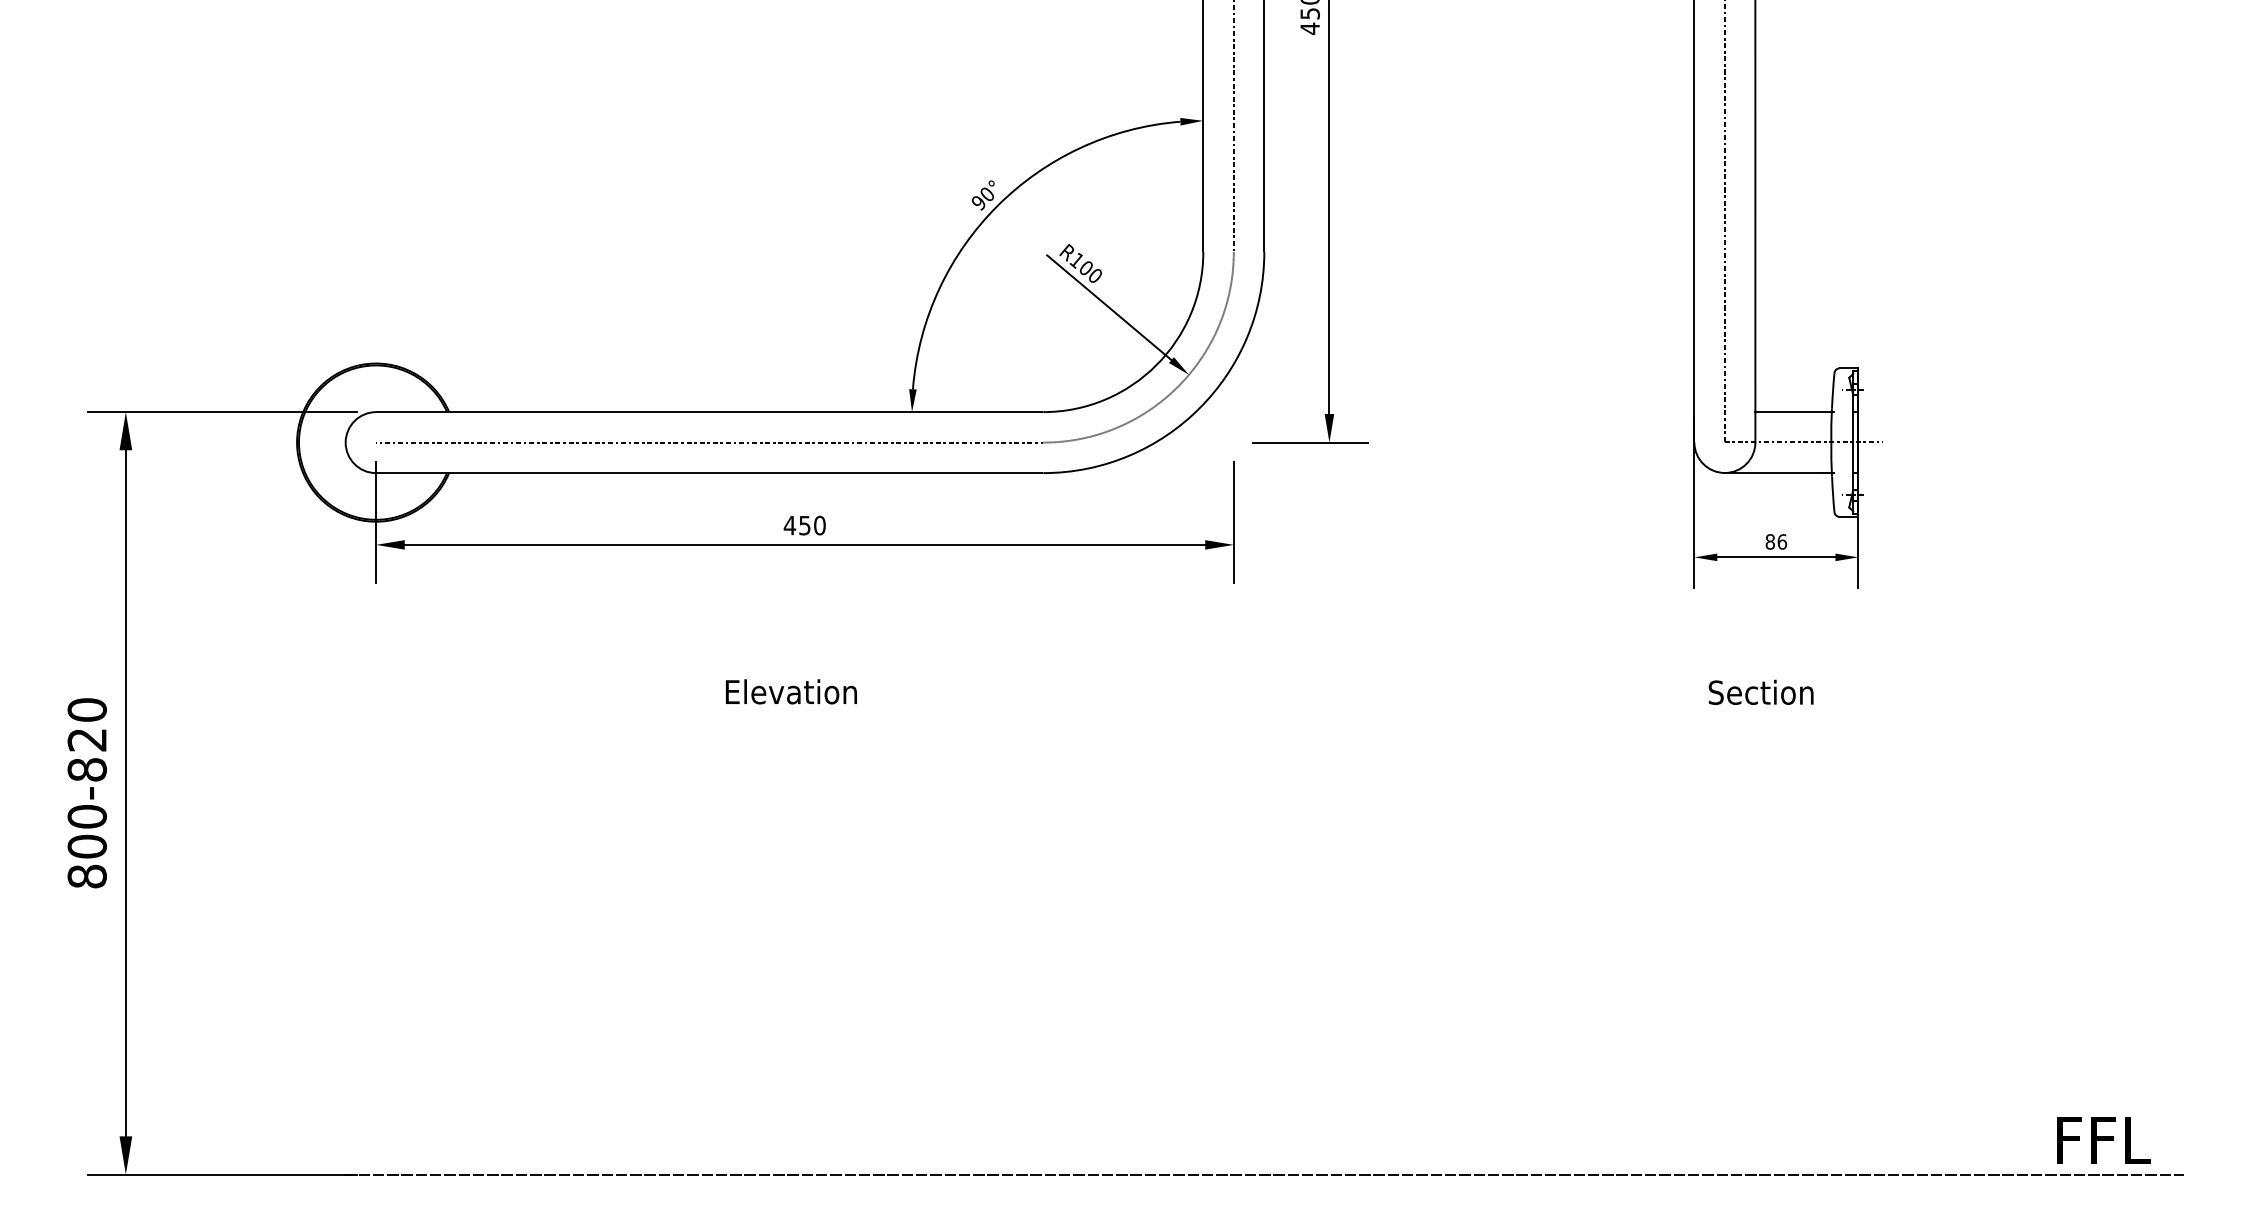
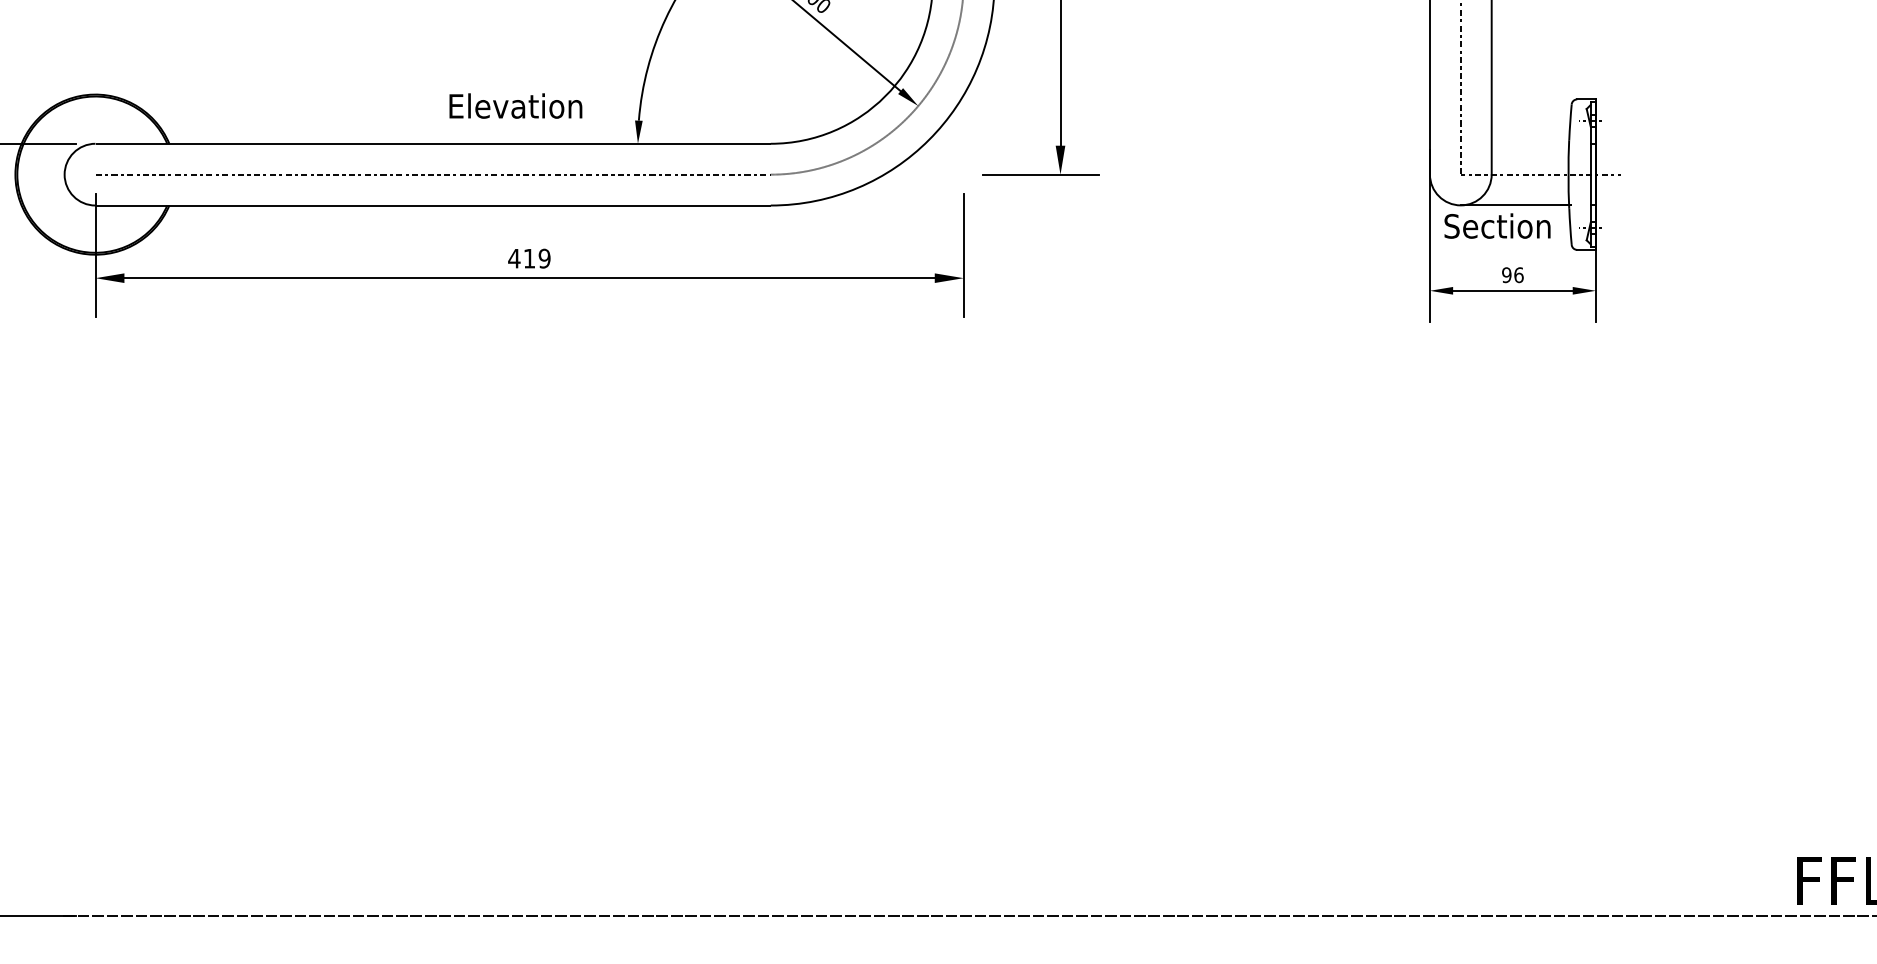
line: (1794, 412) -> (1531, 144), removed
text: (812, 525) -> (537, 258), 450 -> 419
text: (1769, 541) -> (1505, 274), 86 -> 96
text: (791, 691) -> (515, 105), moved
text: (1760, 691) -> (1496, 225), moved

